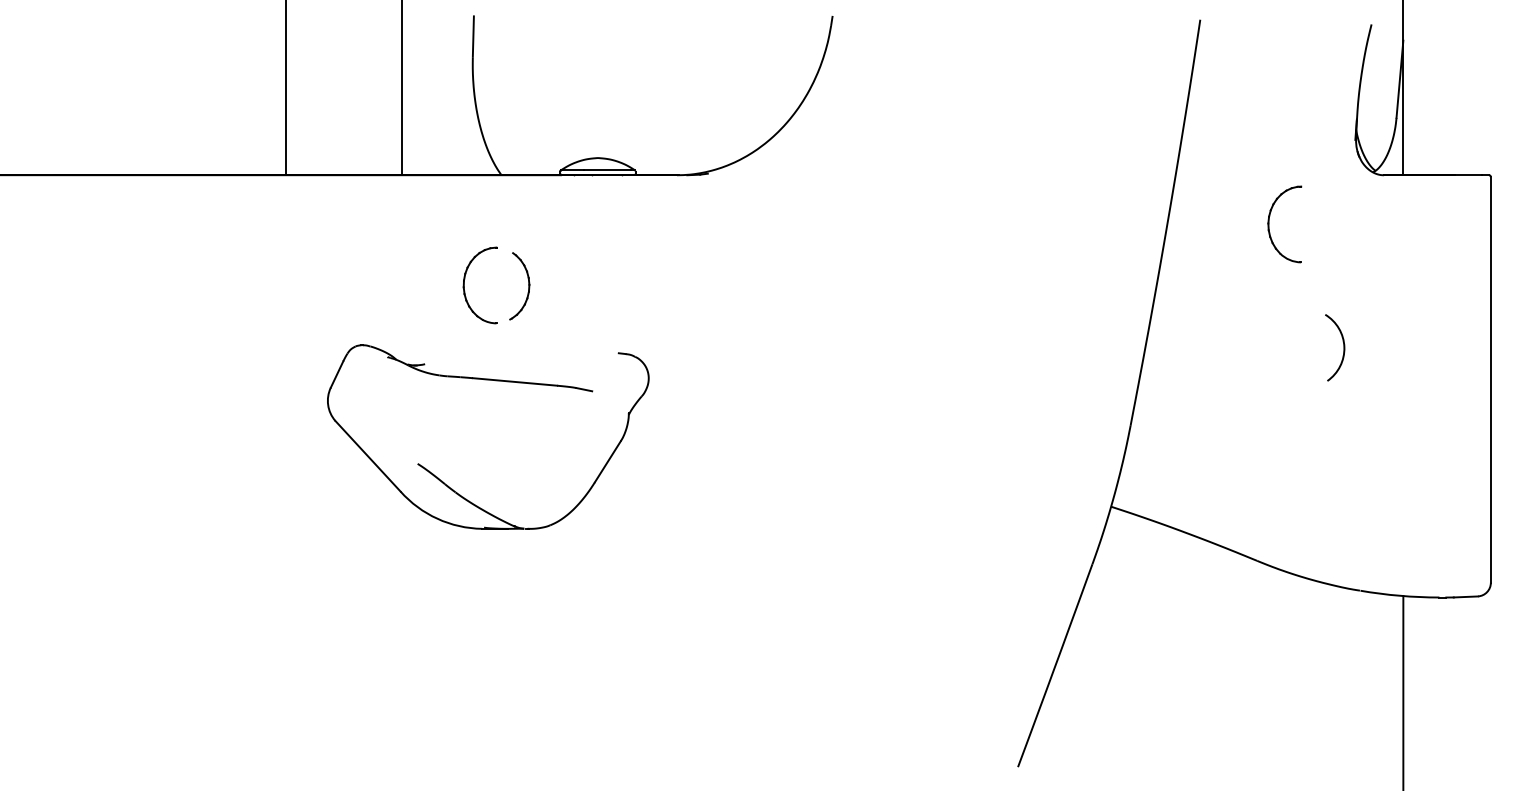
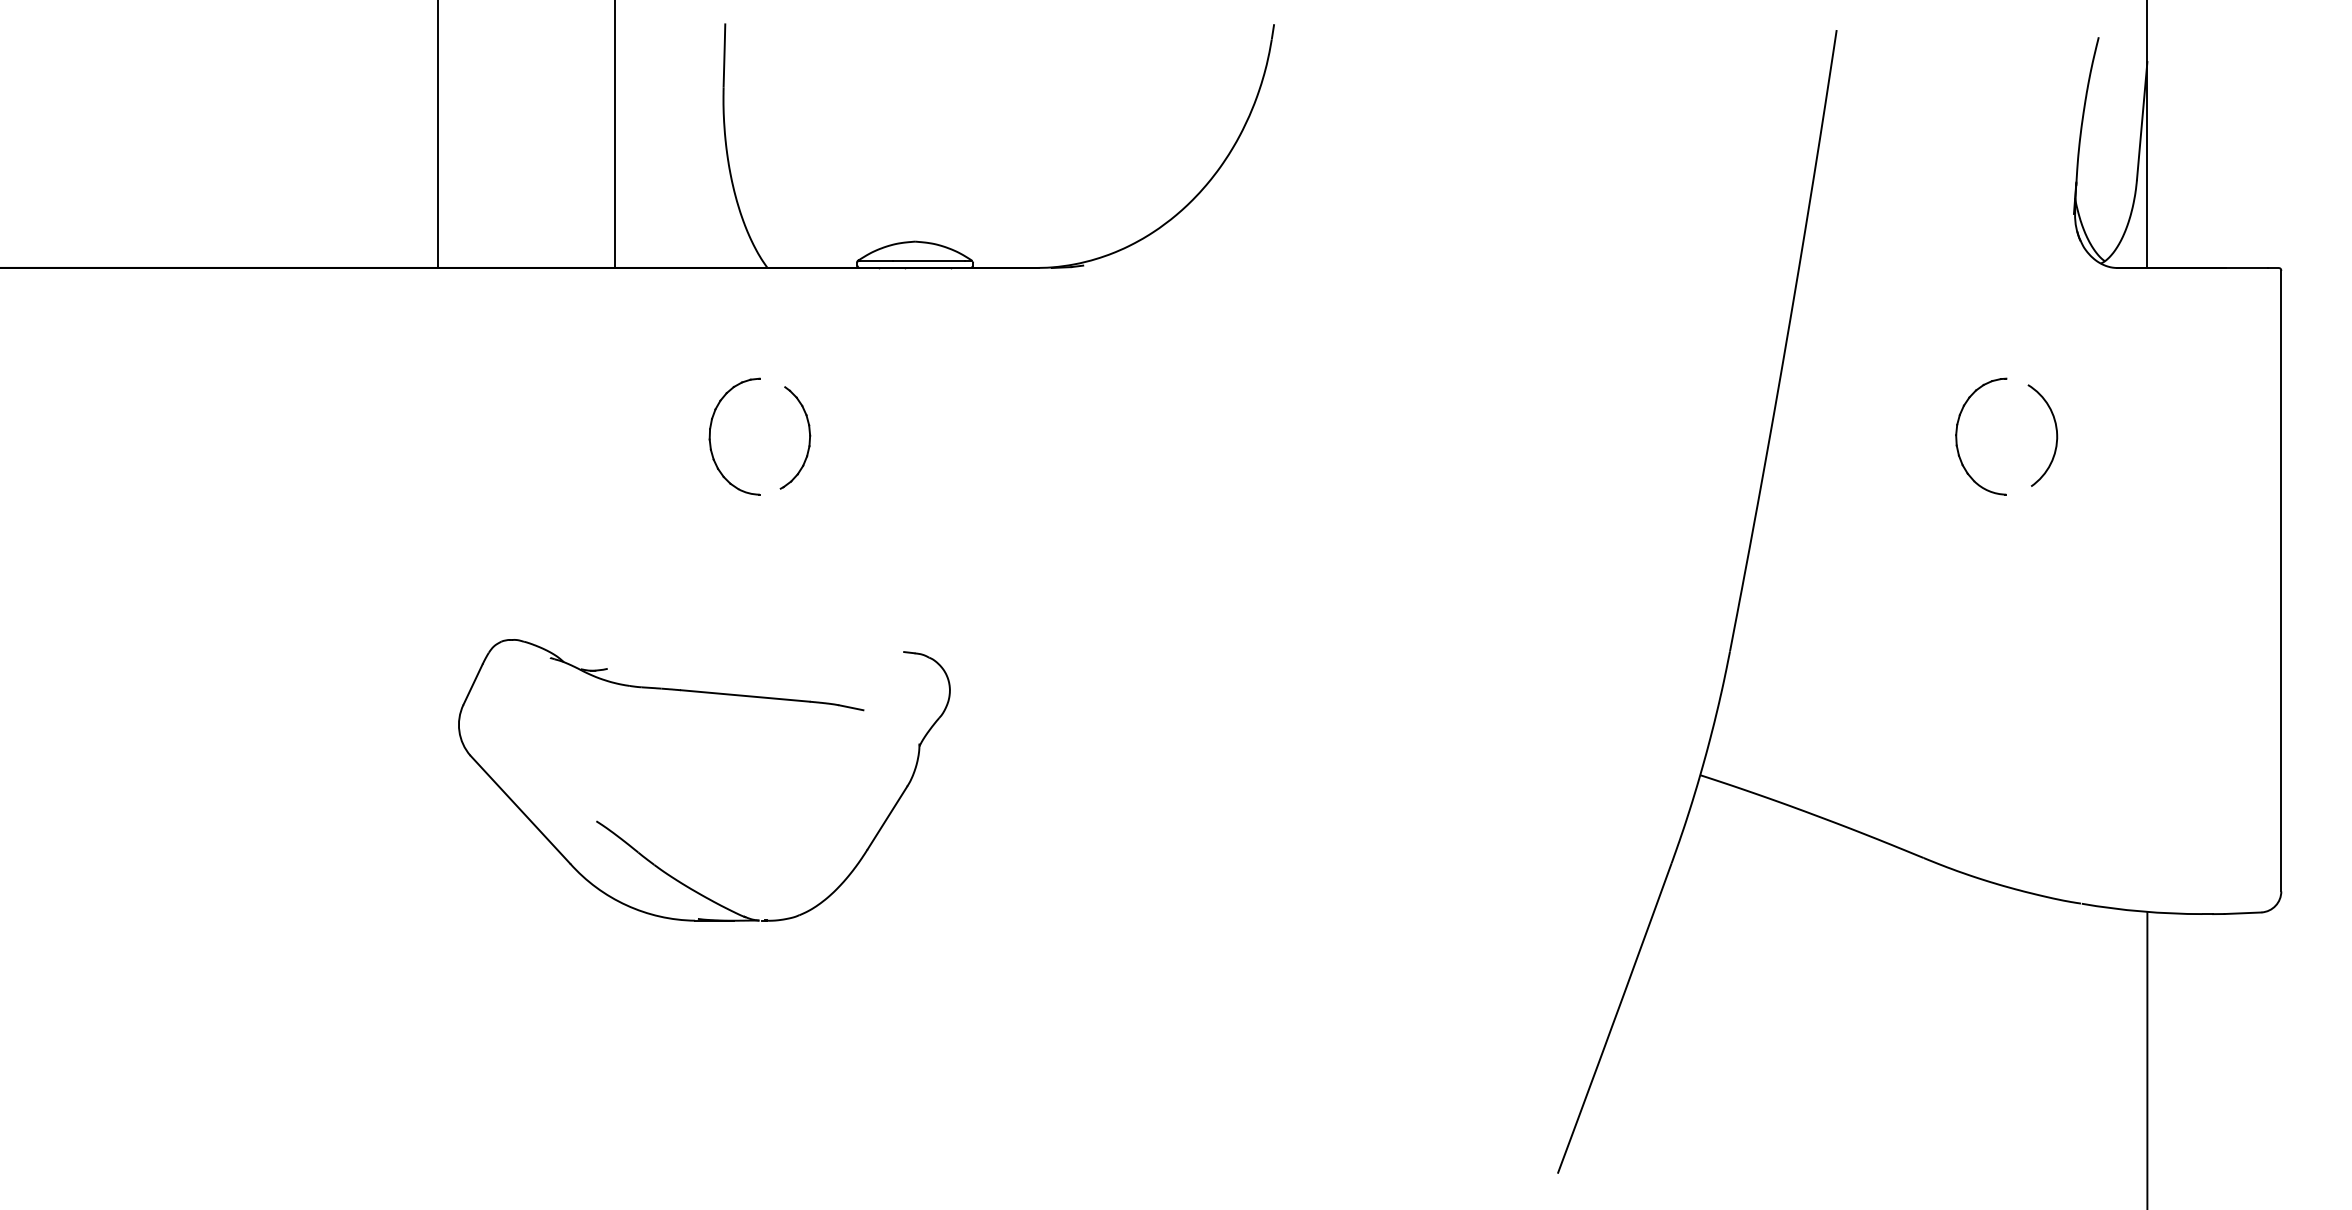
part: (1269, 224) -> (1957, 436), moved
arc: (1343, 347) -> (2055, 435), moved
part: (495, 381) -> (715, 695), moved

